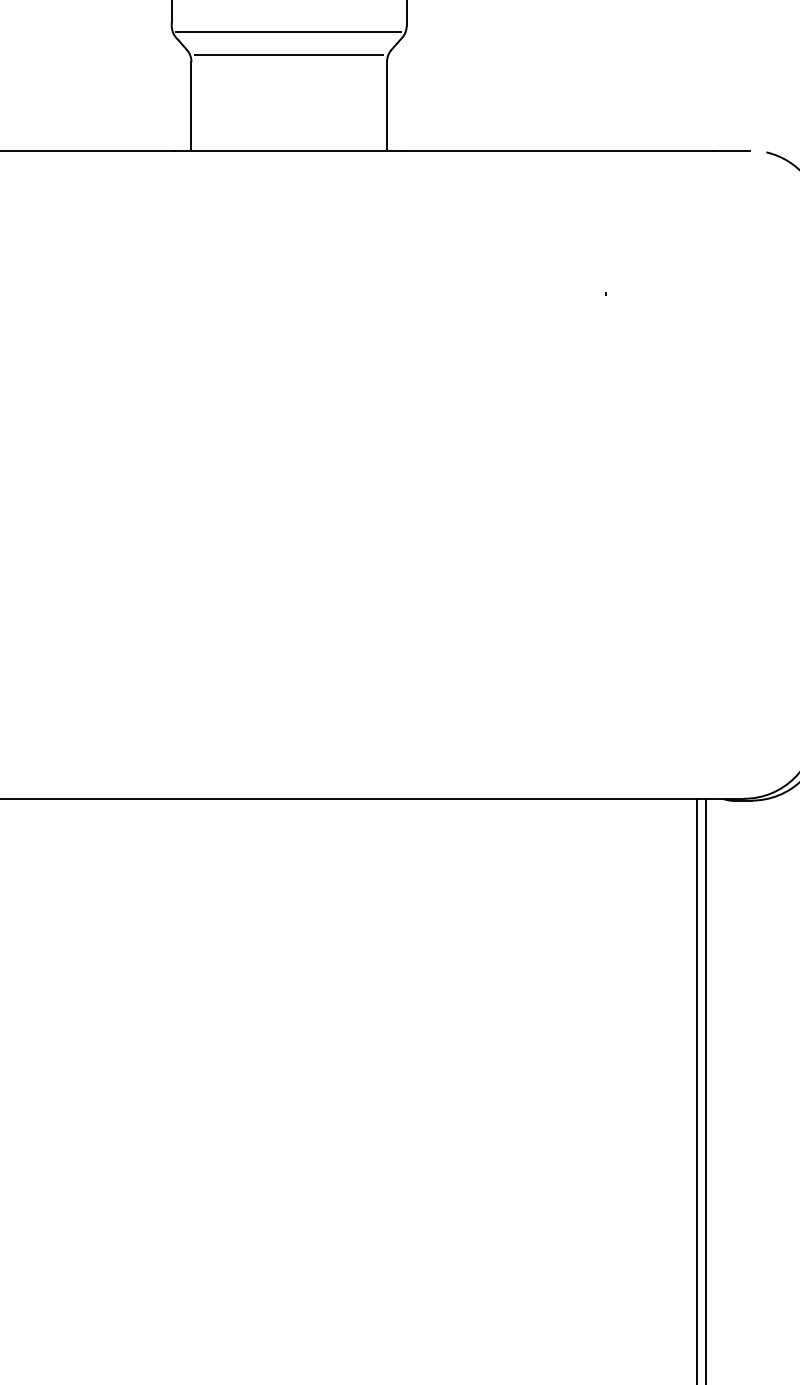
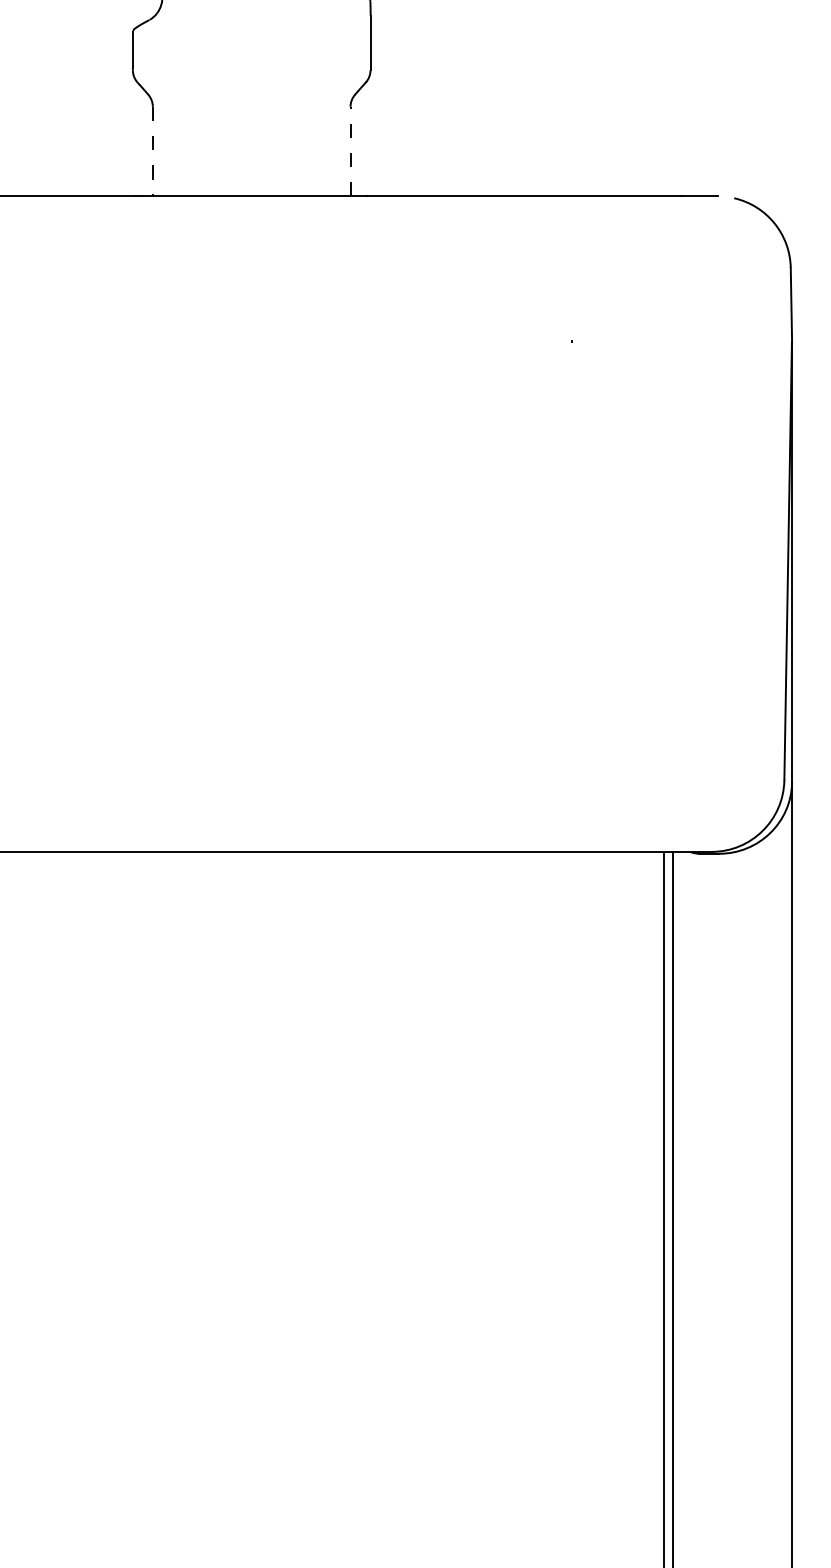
line: (288, 31) -> (250, 76), removed
line: (289, 55) -> (251, 100), removed
line: (191, 106) -> (152, 151), solid -> dashed
line: (386, 106) -> (350, 151), solid -> dashed

